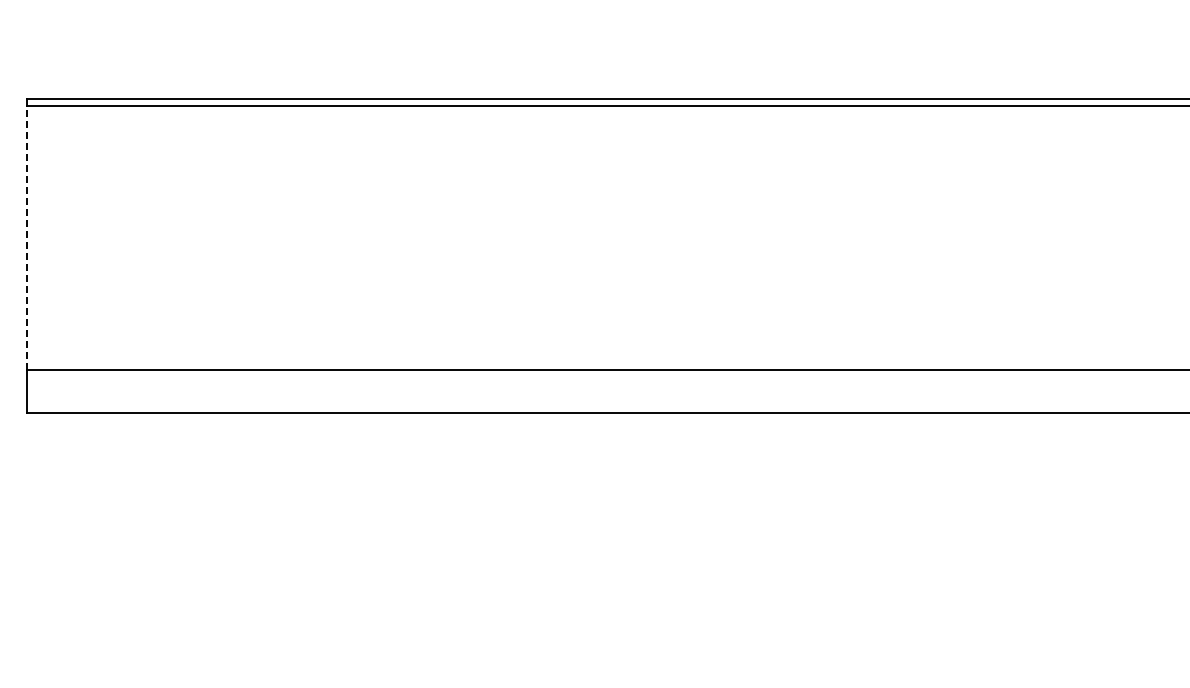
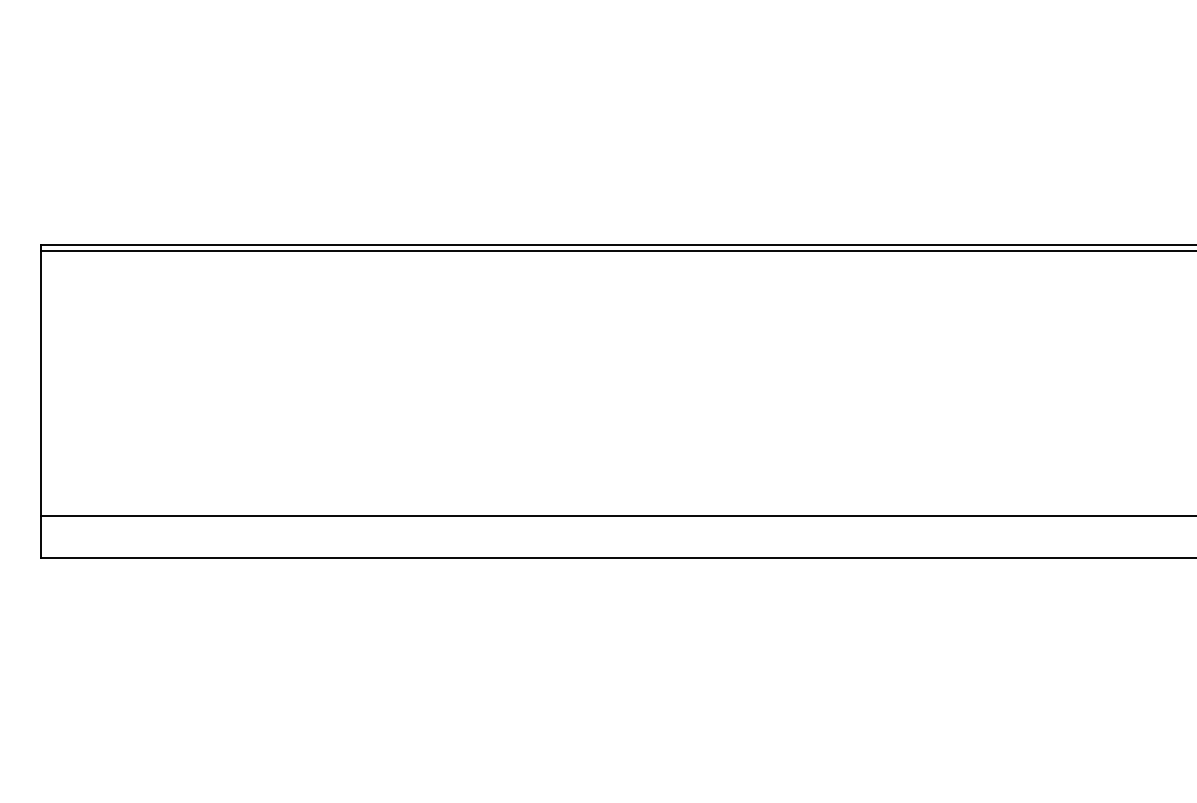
line: (26, 237) -> (40, 383), dashed -> solid

